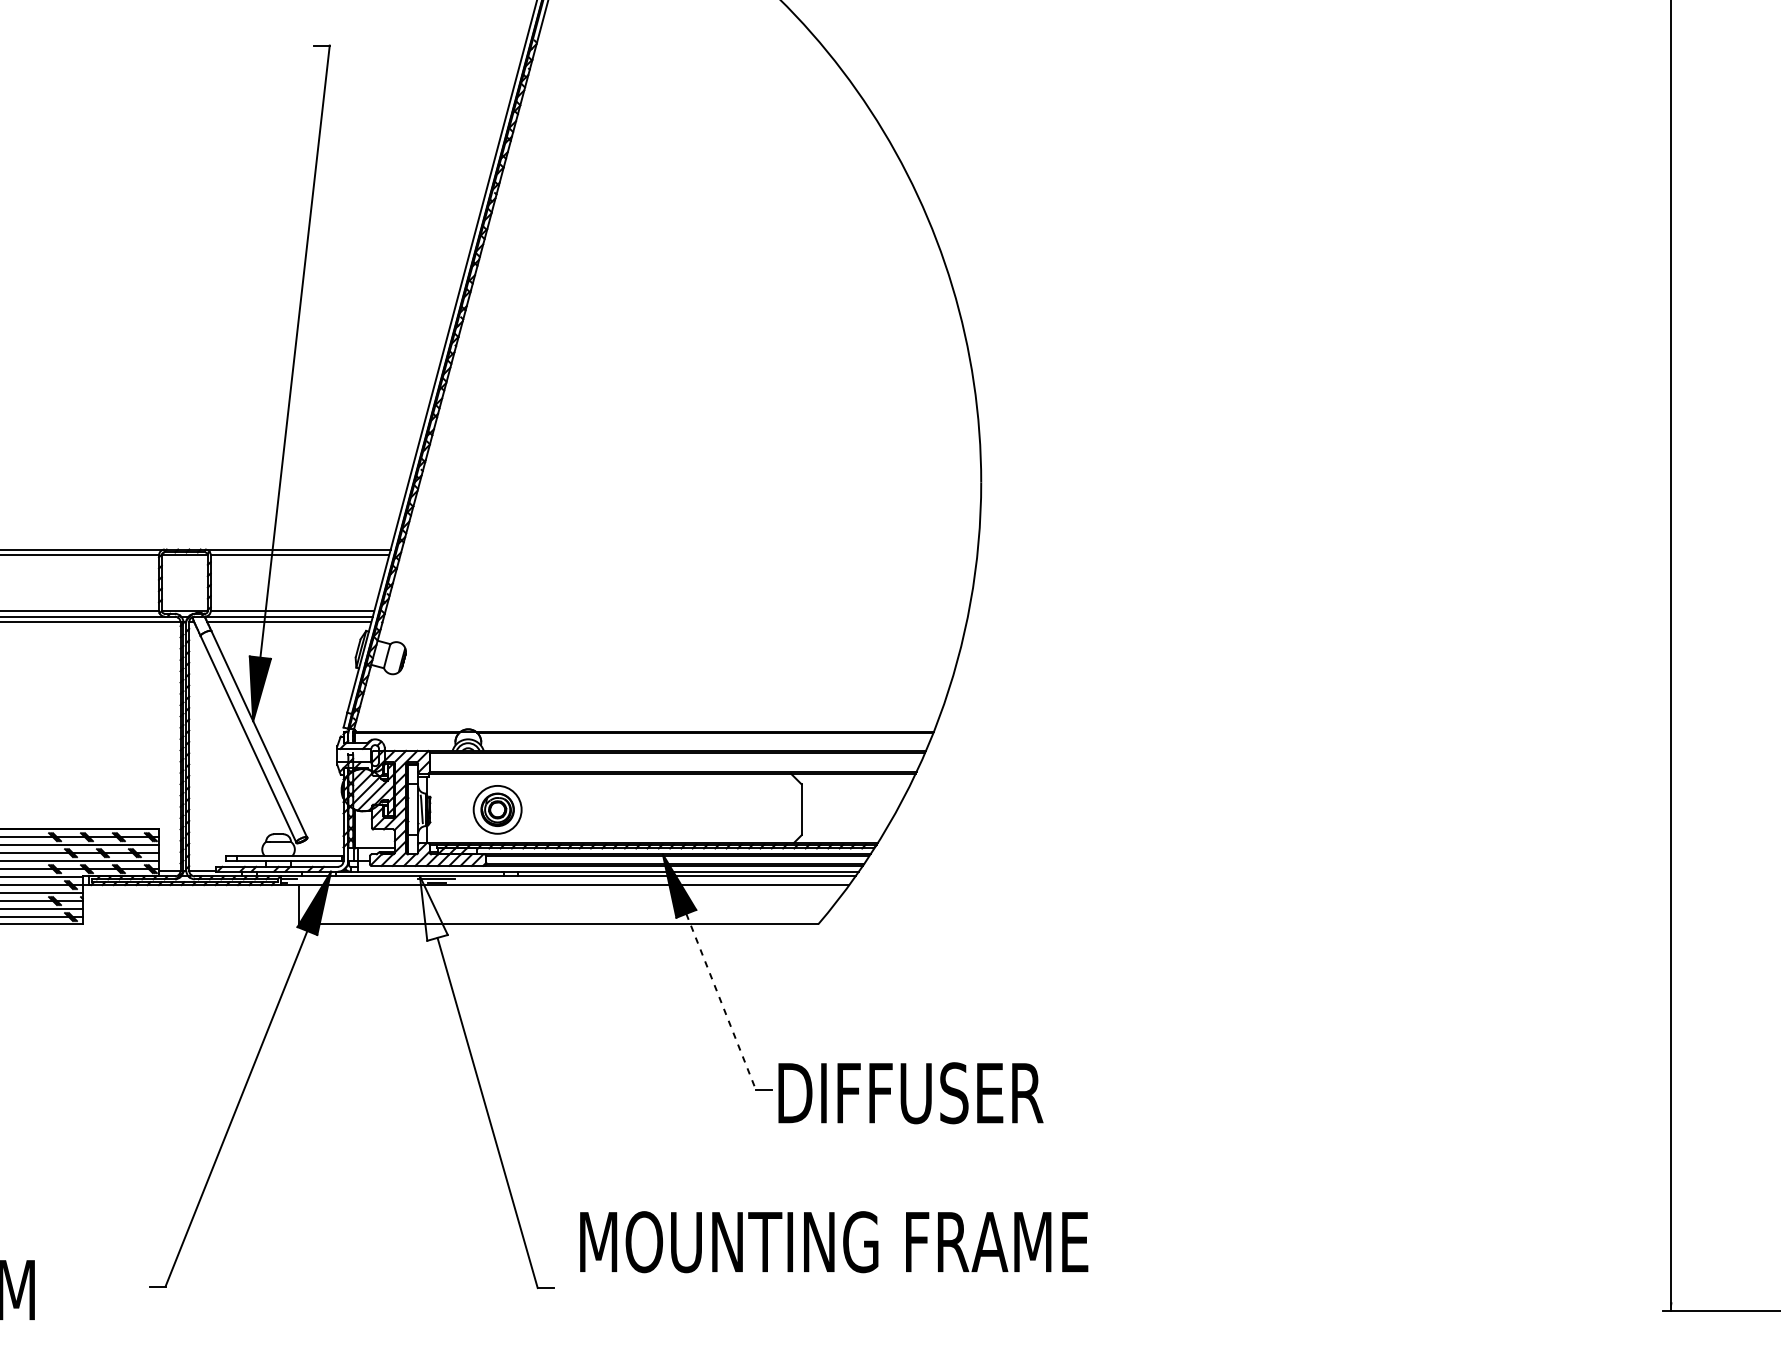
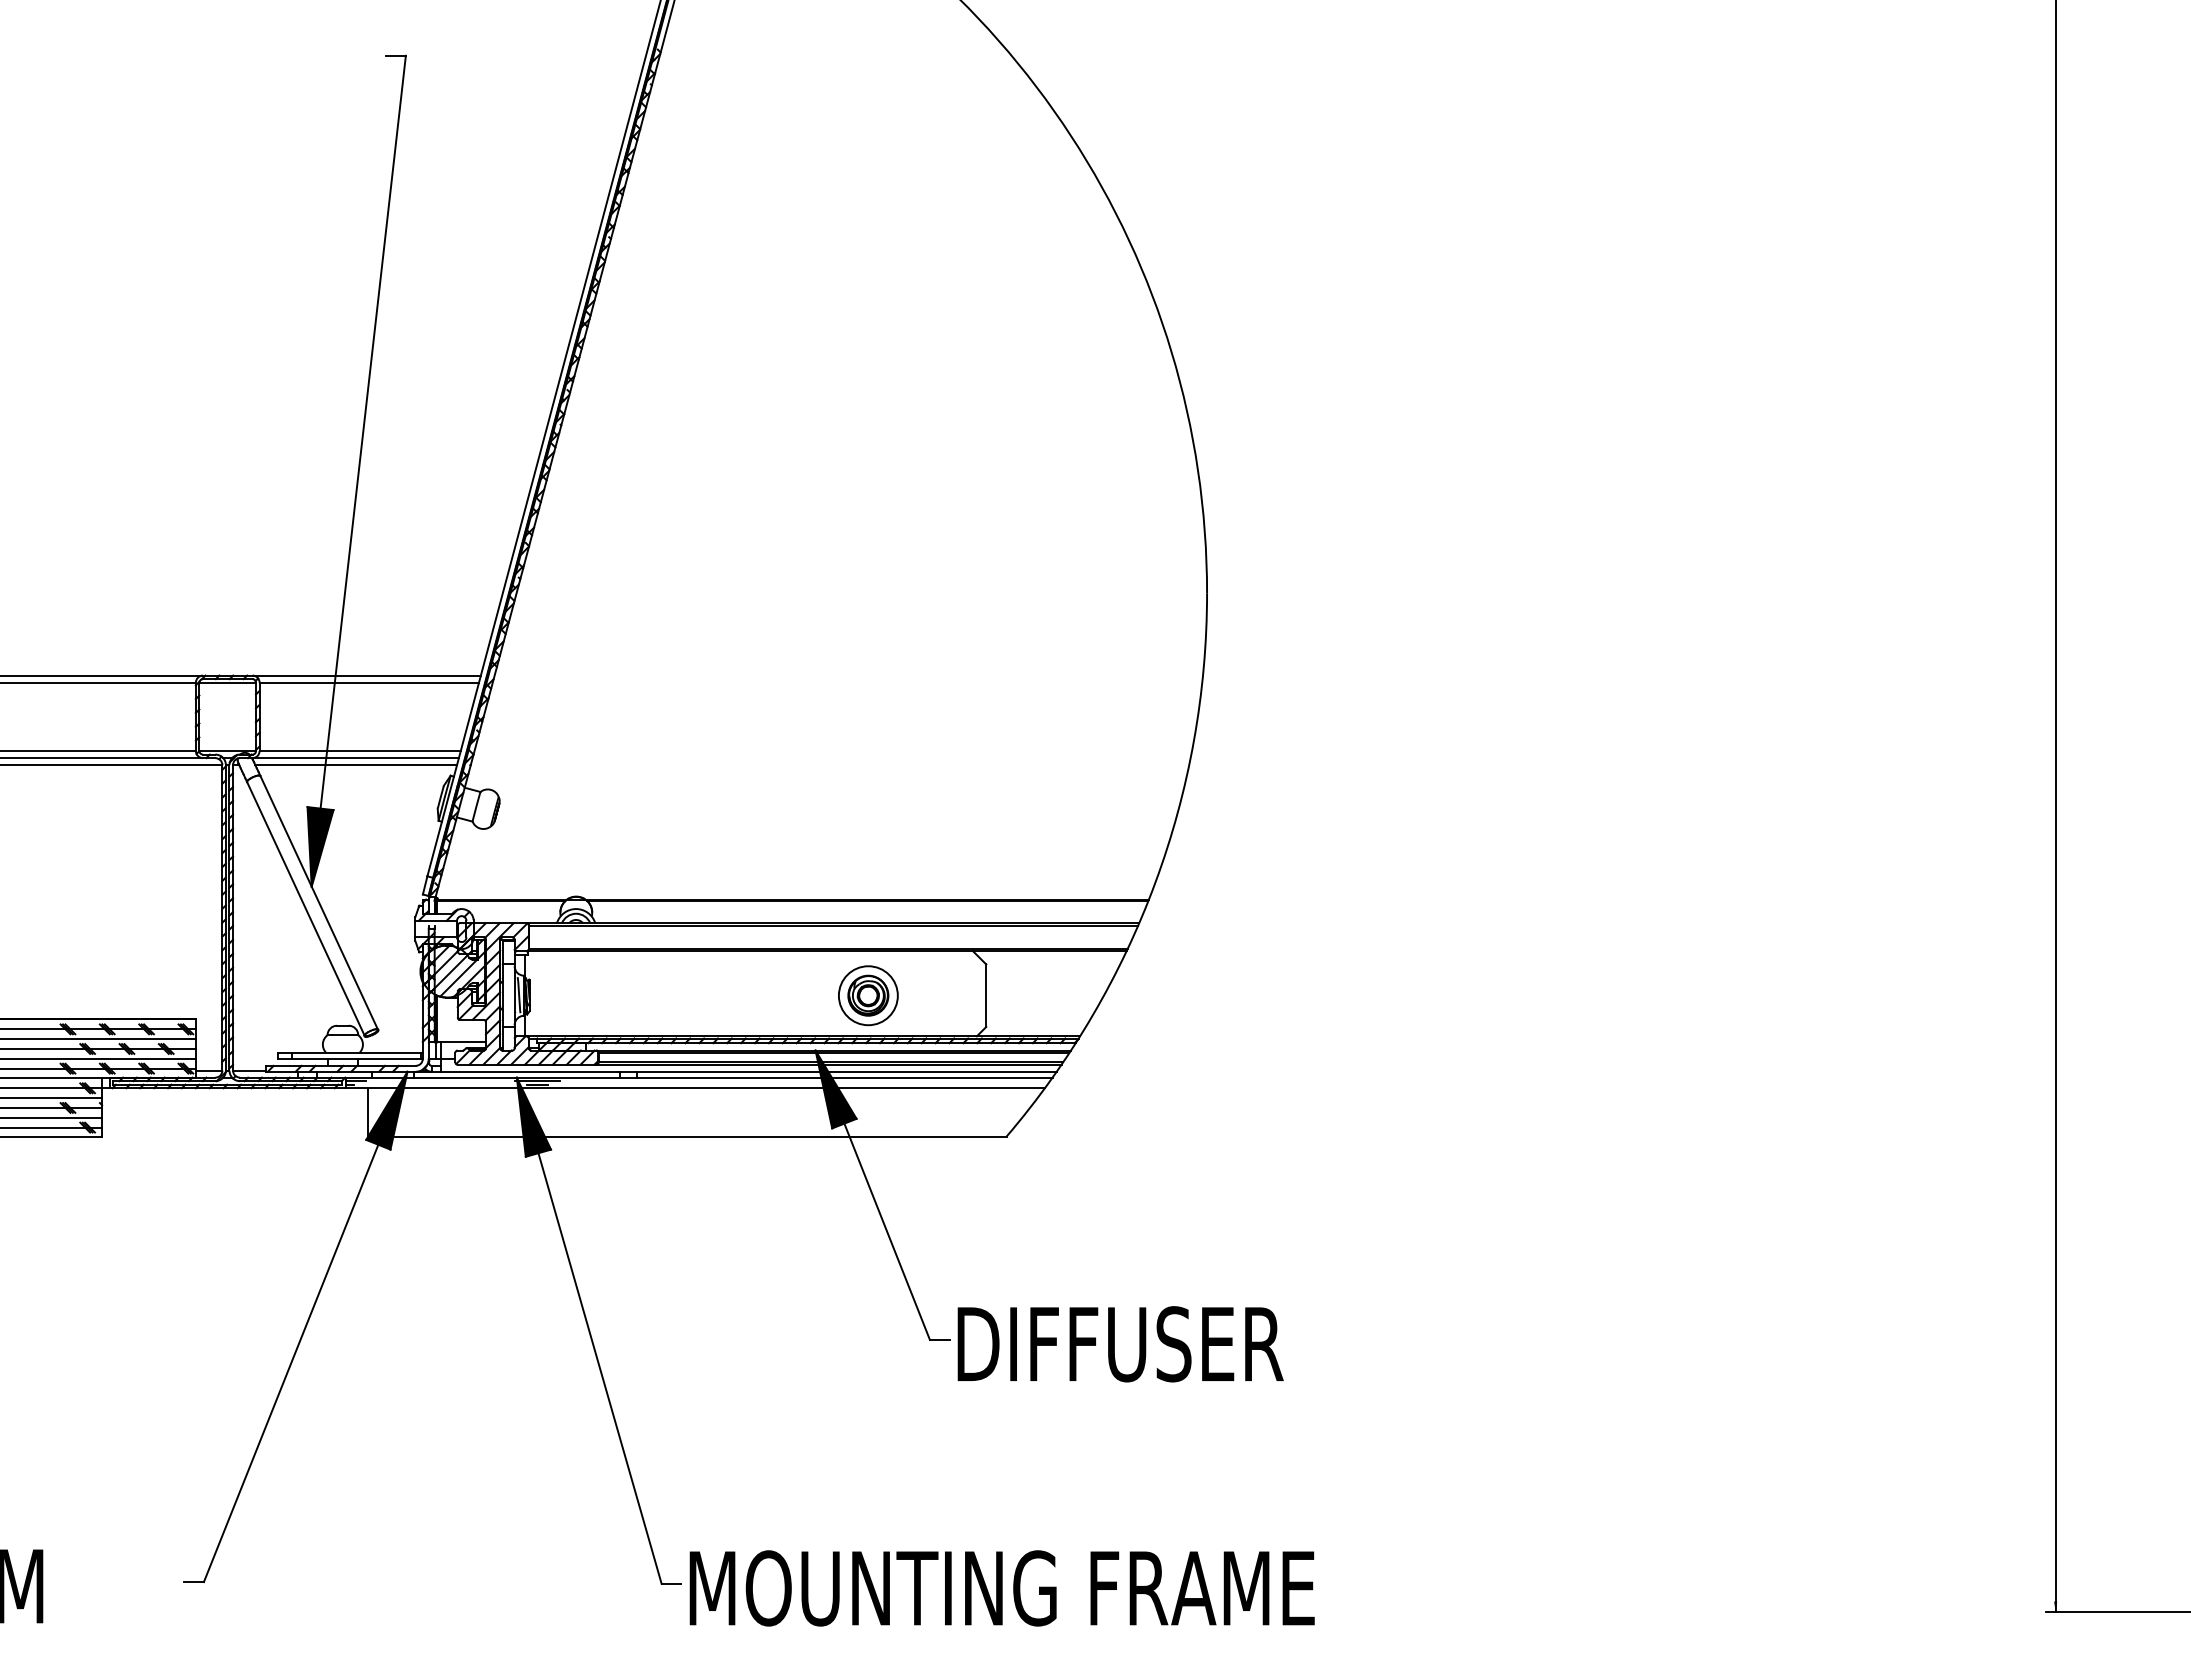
part: (497, 809) -> (868, 995), moved
fill: (433, 908) -> (533, 1116), added
line: (721, 1002) -> (887, 1232), dashed -> solid
text: (833, 1242) -> (1001, 1588), moved

